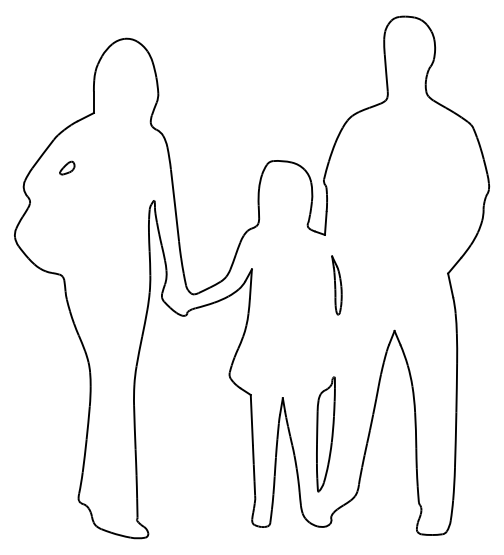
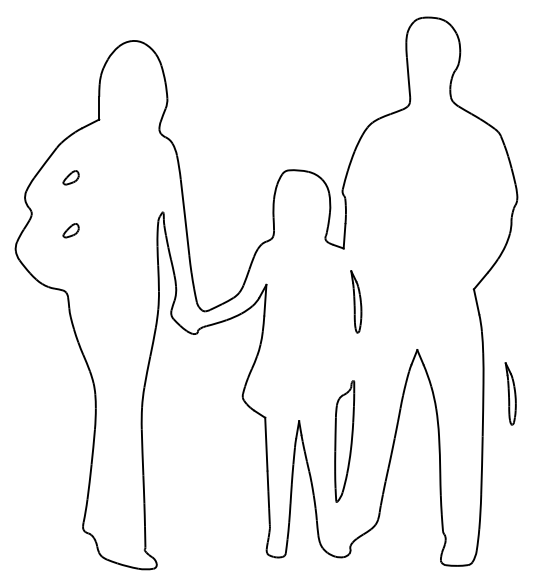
part: (67, 217) -> (71, 230), added
part: (482, 372) -> (510, 393), added
part: (325, 434) -> (344, 441), moved

